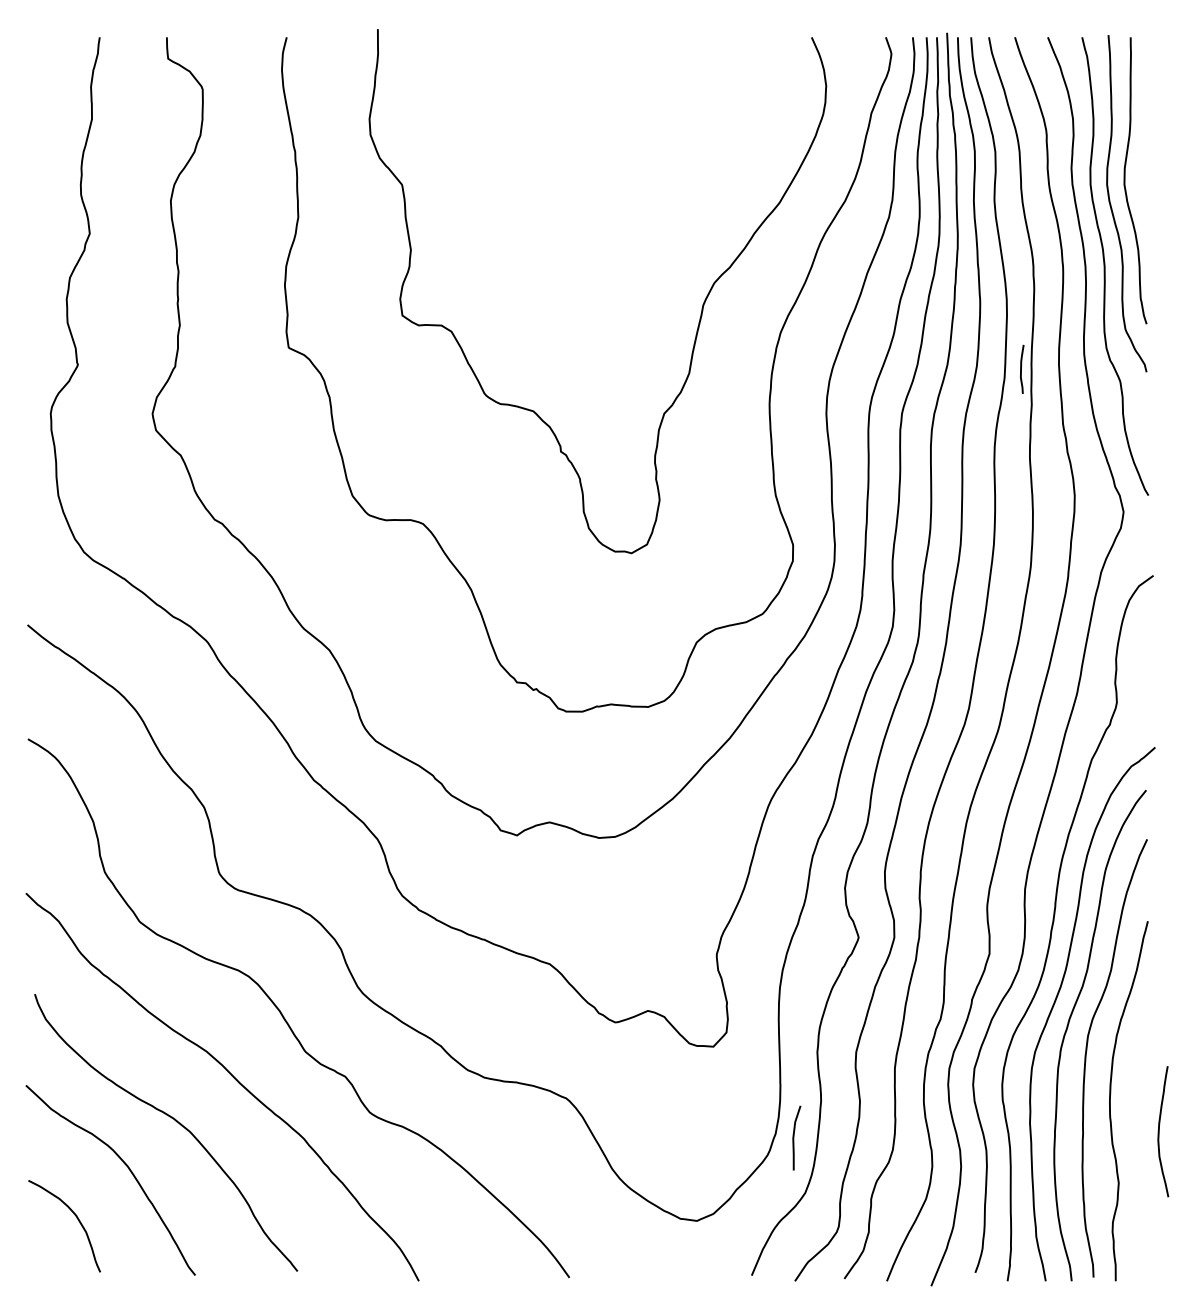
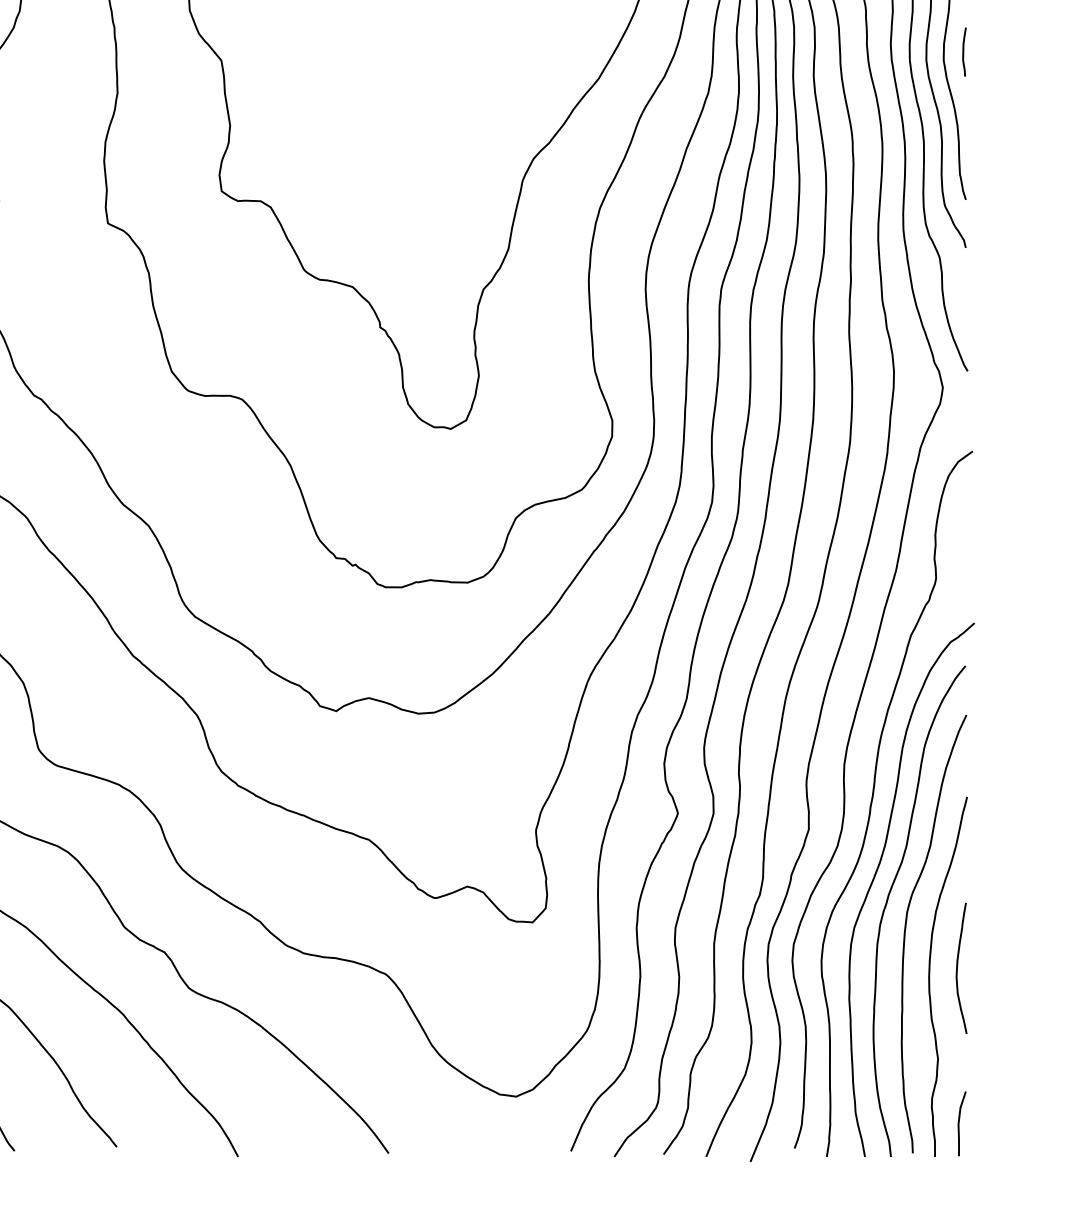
curve: (1021, 368) -> (963, 51), moved
curve: (1159, 1131) -> (957, 968), moved
line: (794, 1137) -> (959, 1123), moved

